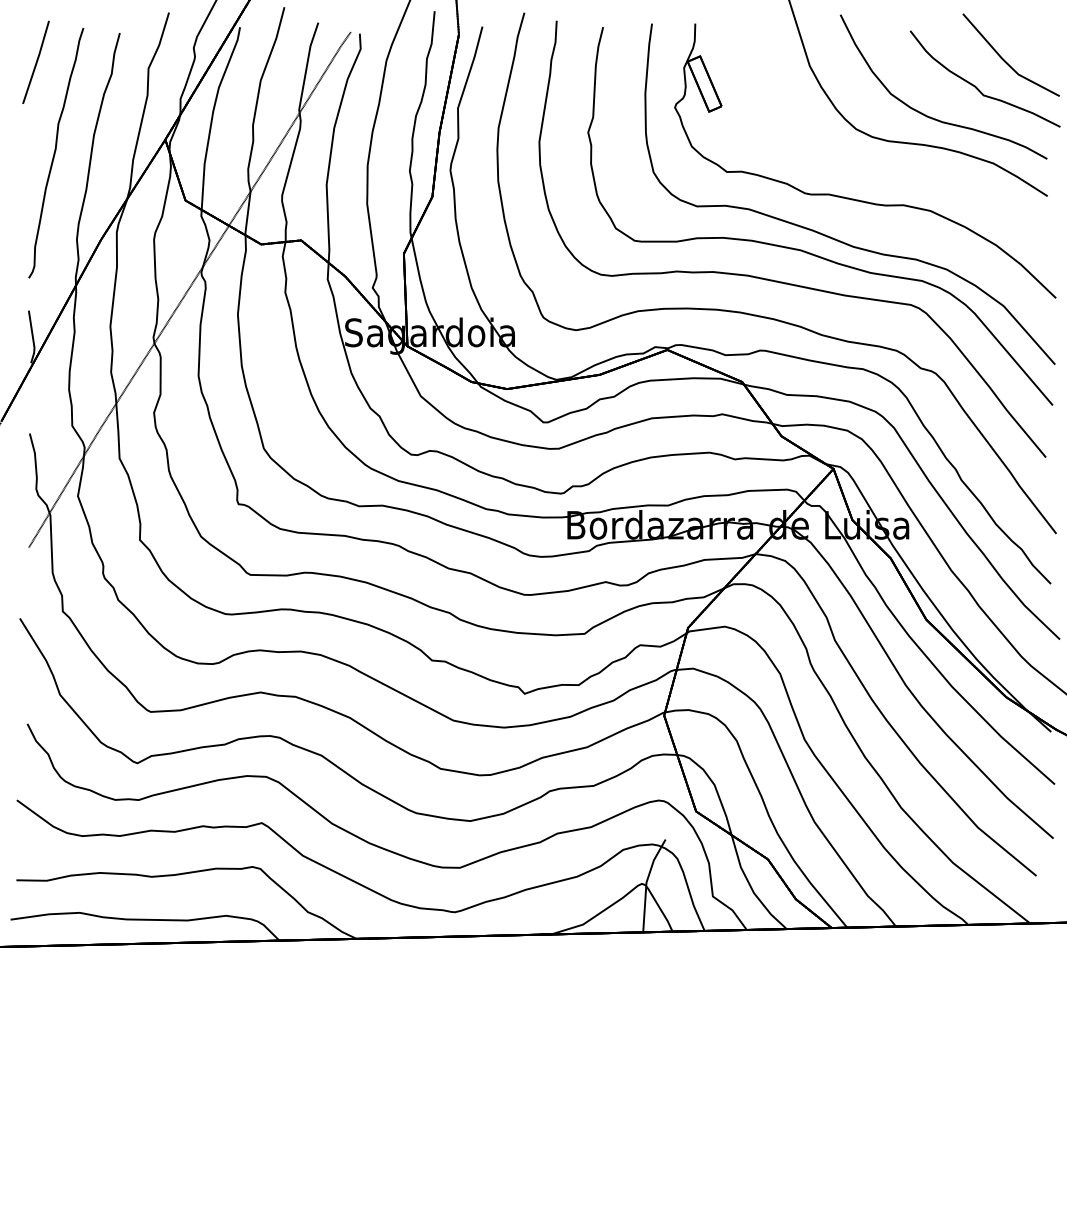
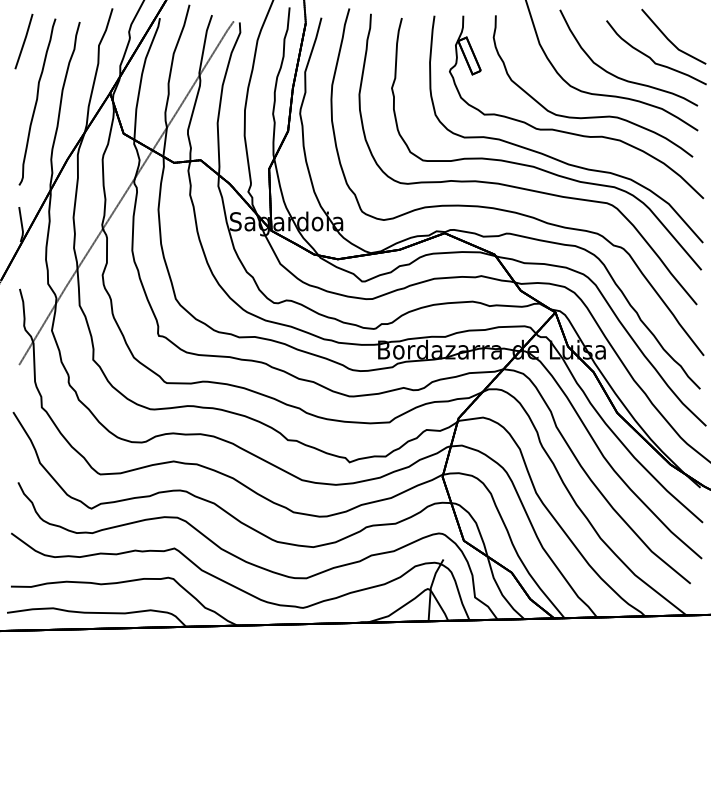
part: (889, 174) -> (592, 116), added

